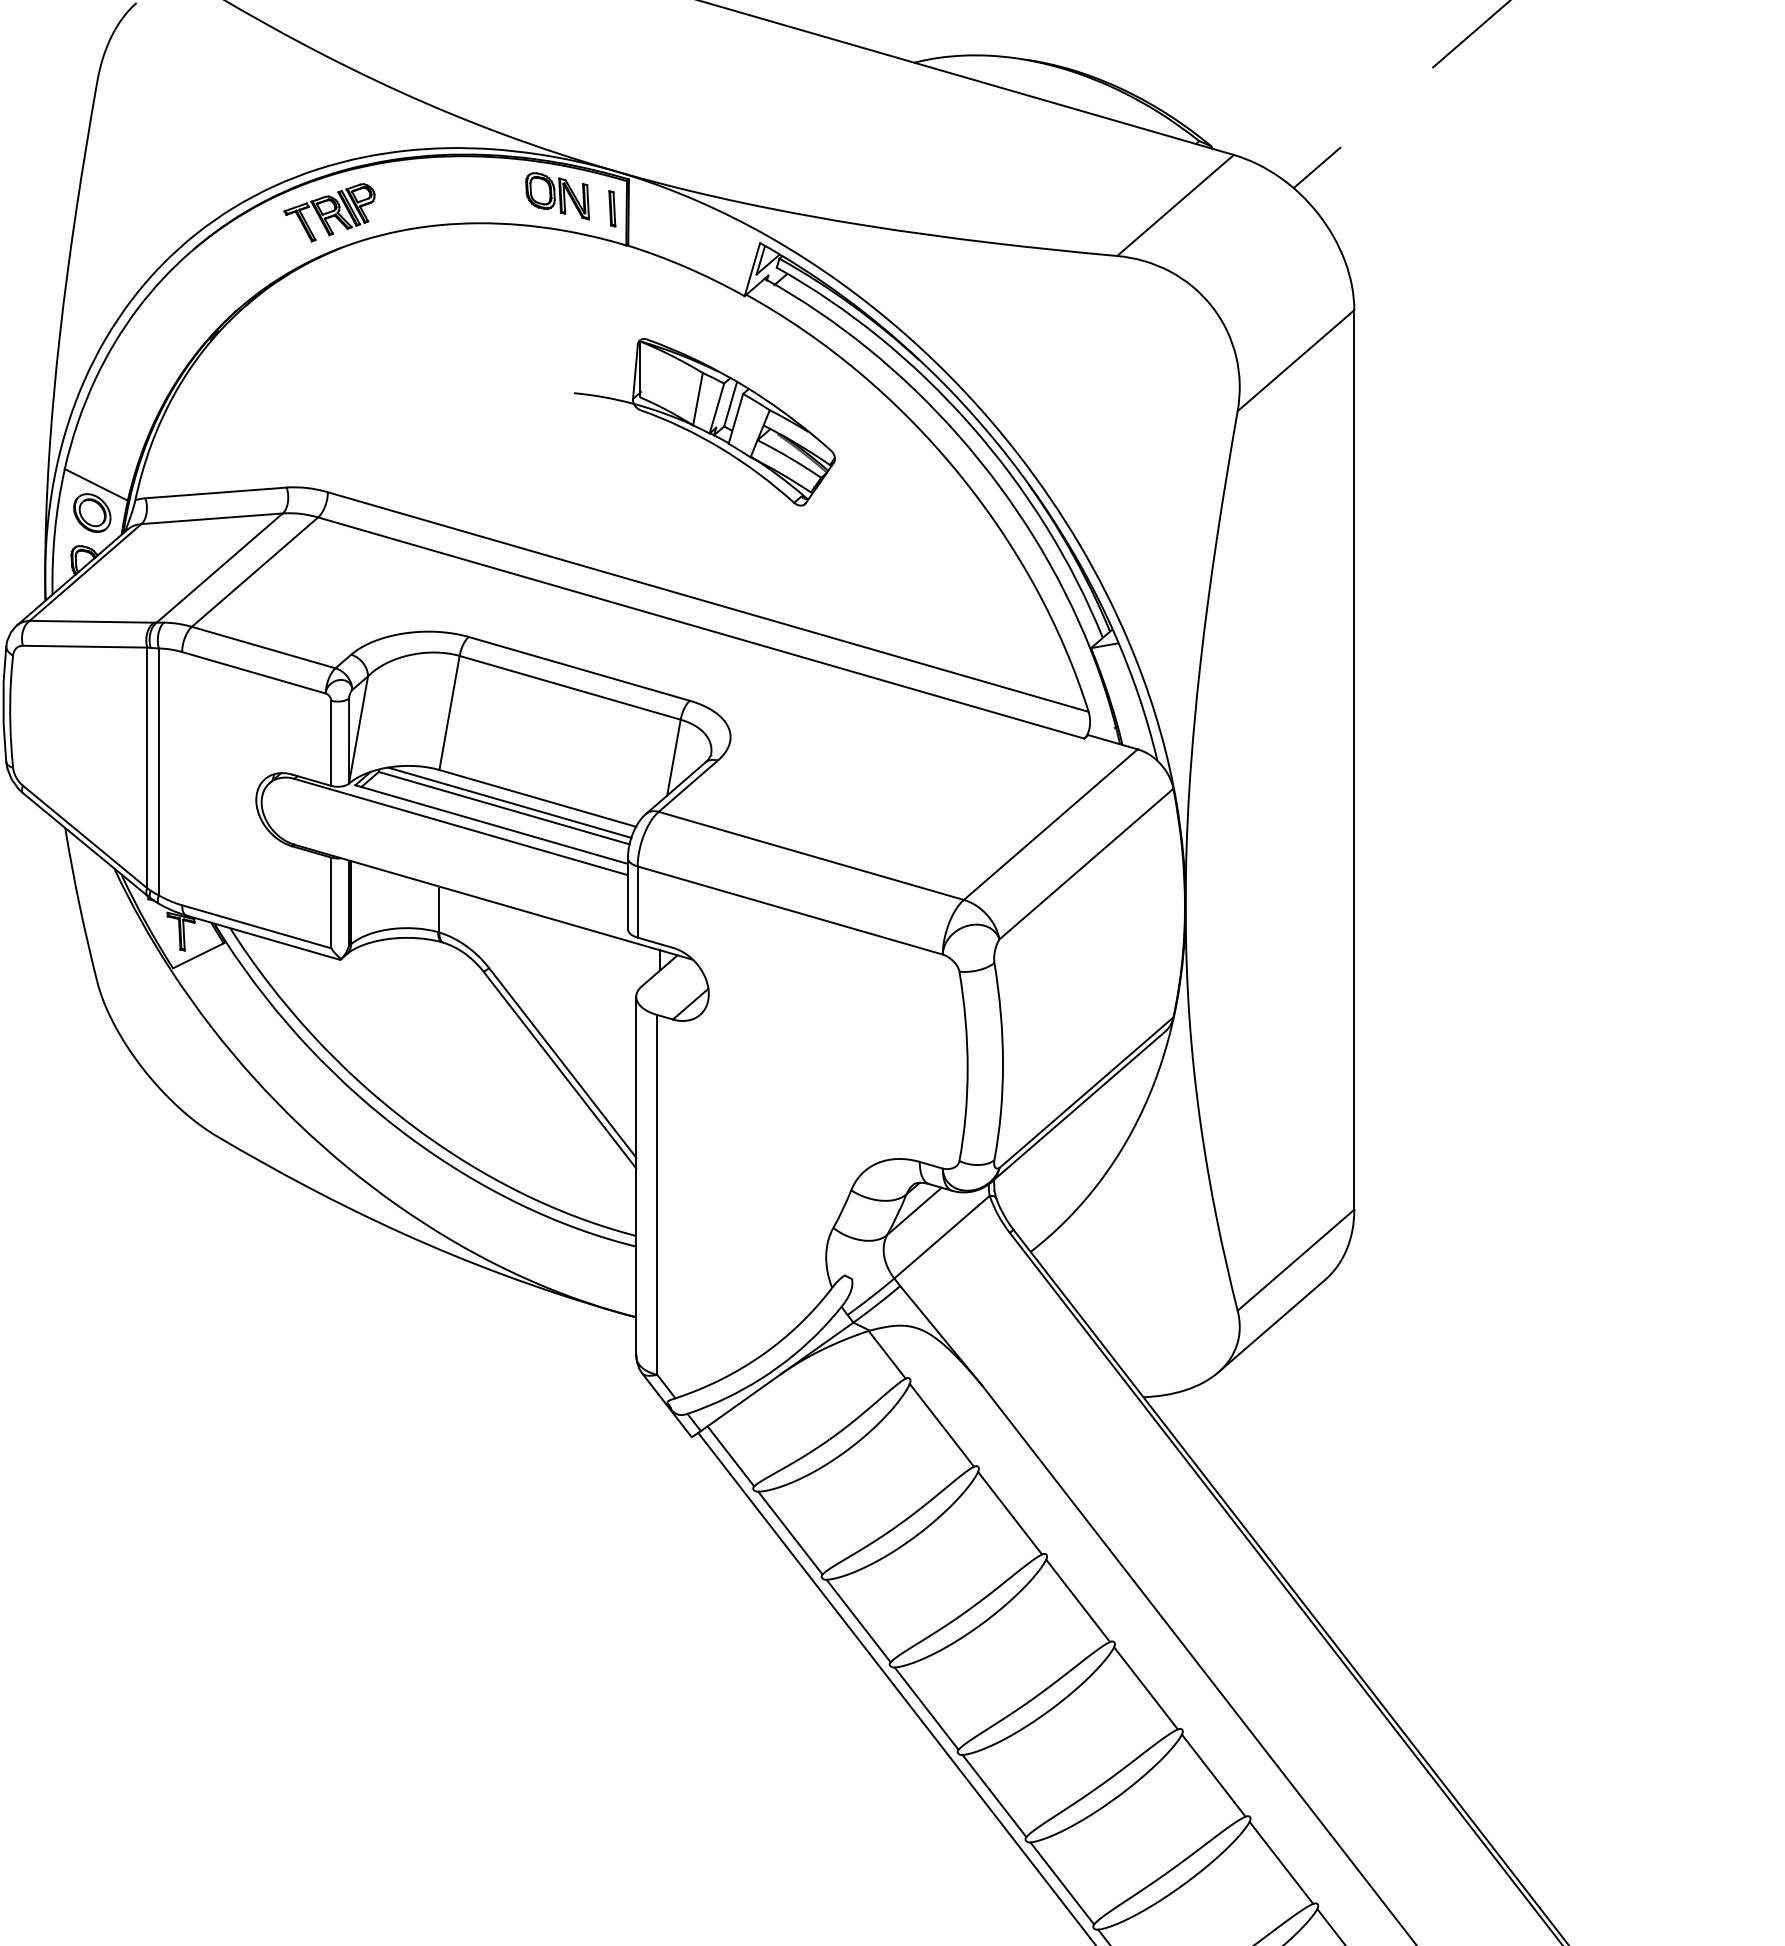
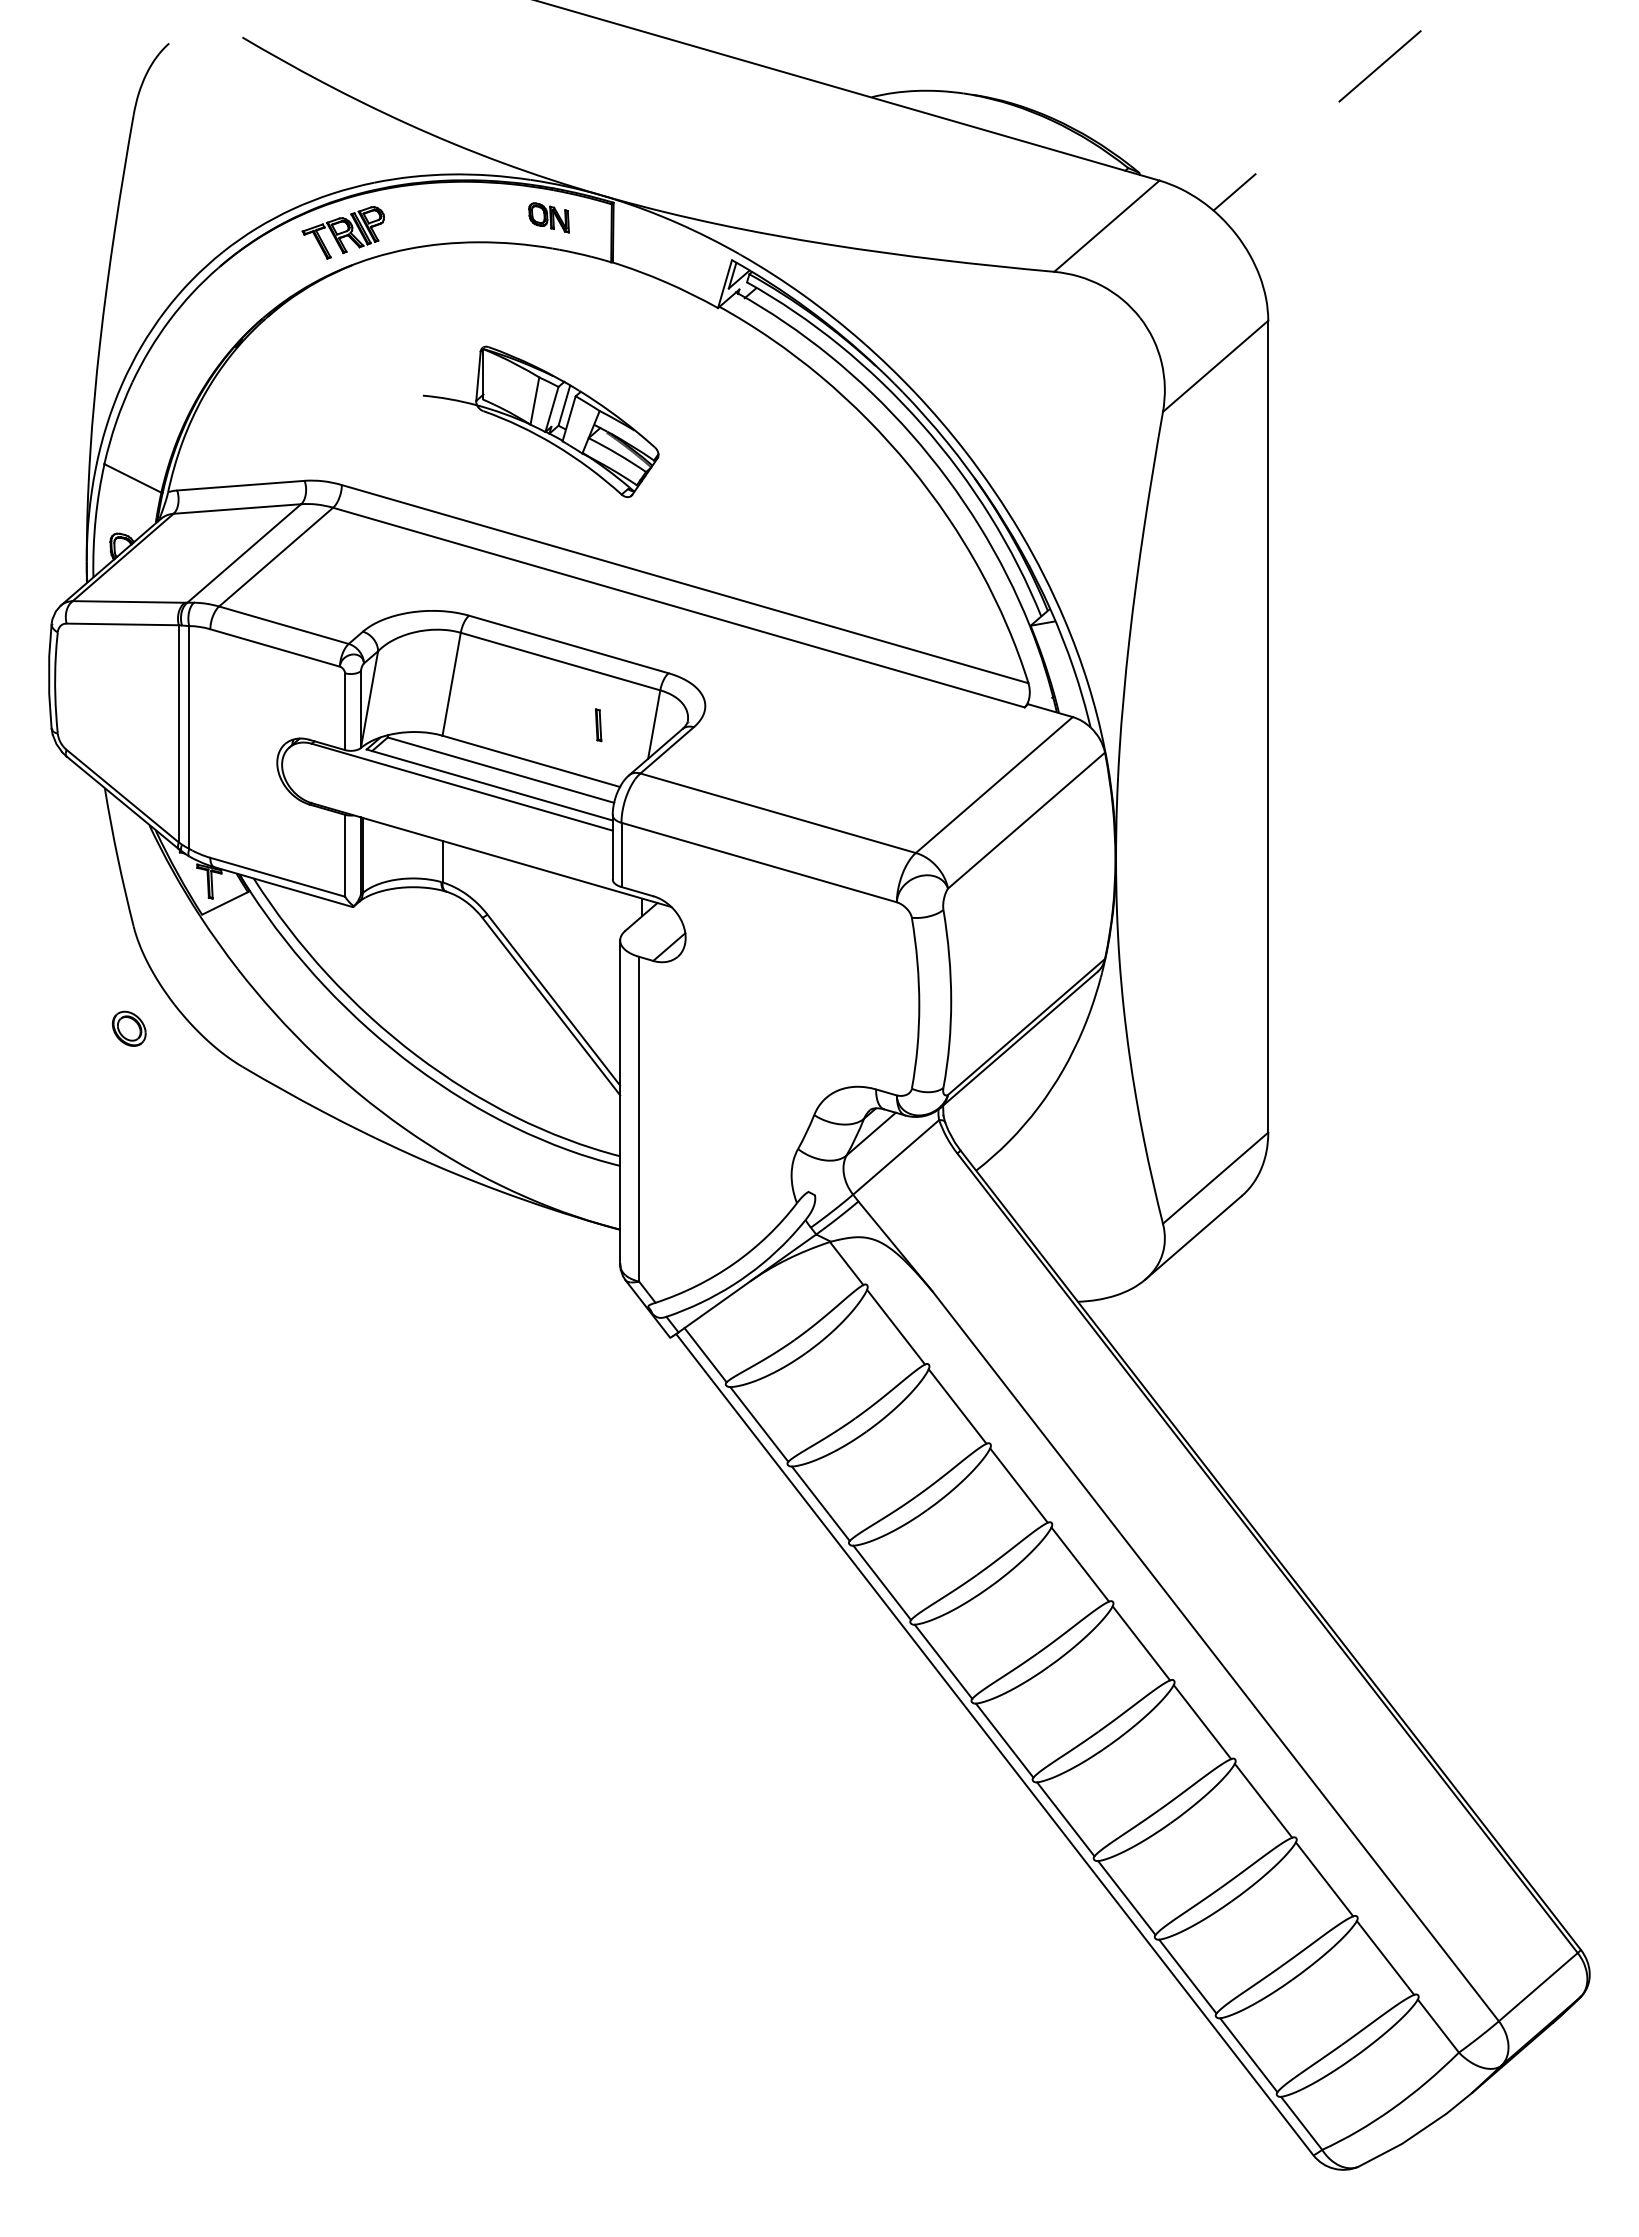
part: (556, 195) -> (548, 217), size x0.7
part: (612, 209) -> (598, 725), moved
part: (705, 421) -> (541, 421), moved
part: (92, 512) -> (129, 1028), moved
line: (509, 802) -> (505, 765), removed

